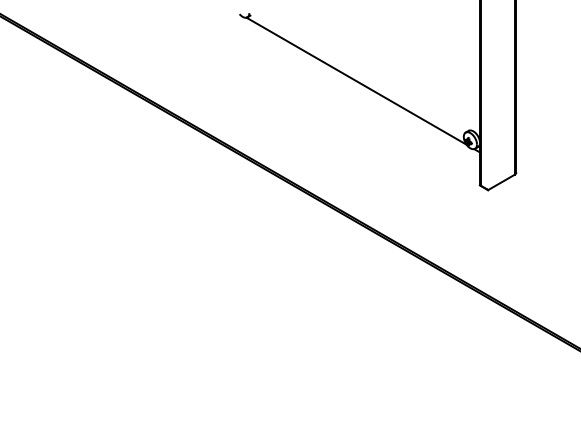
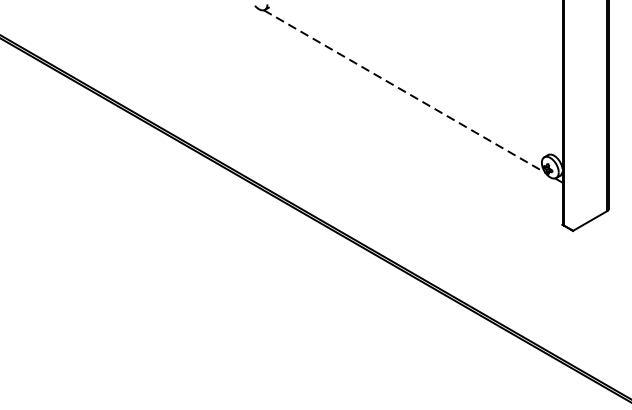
line: (356, 81) -> (404, 91), solid -> dashed

